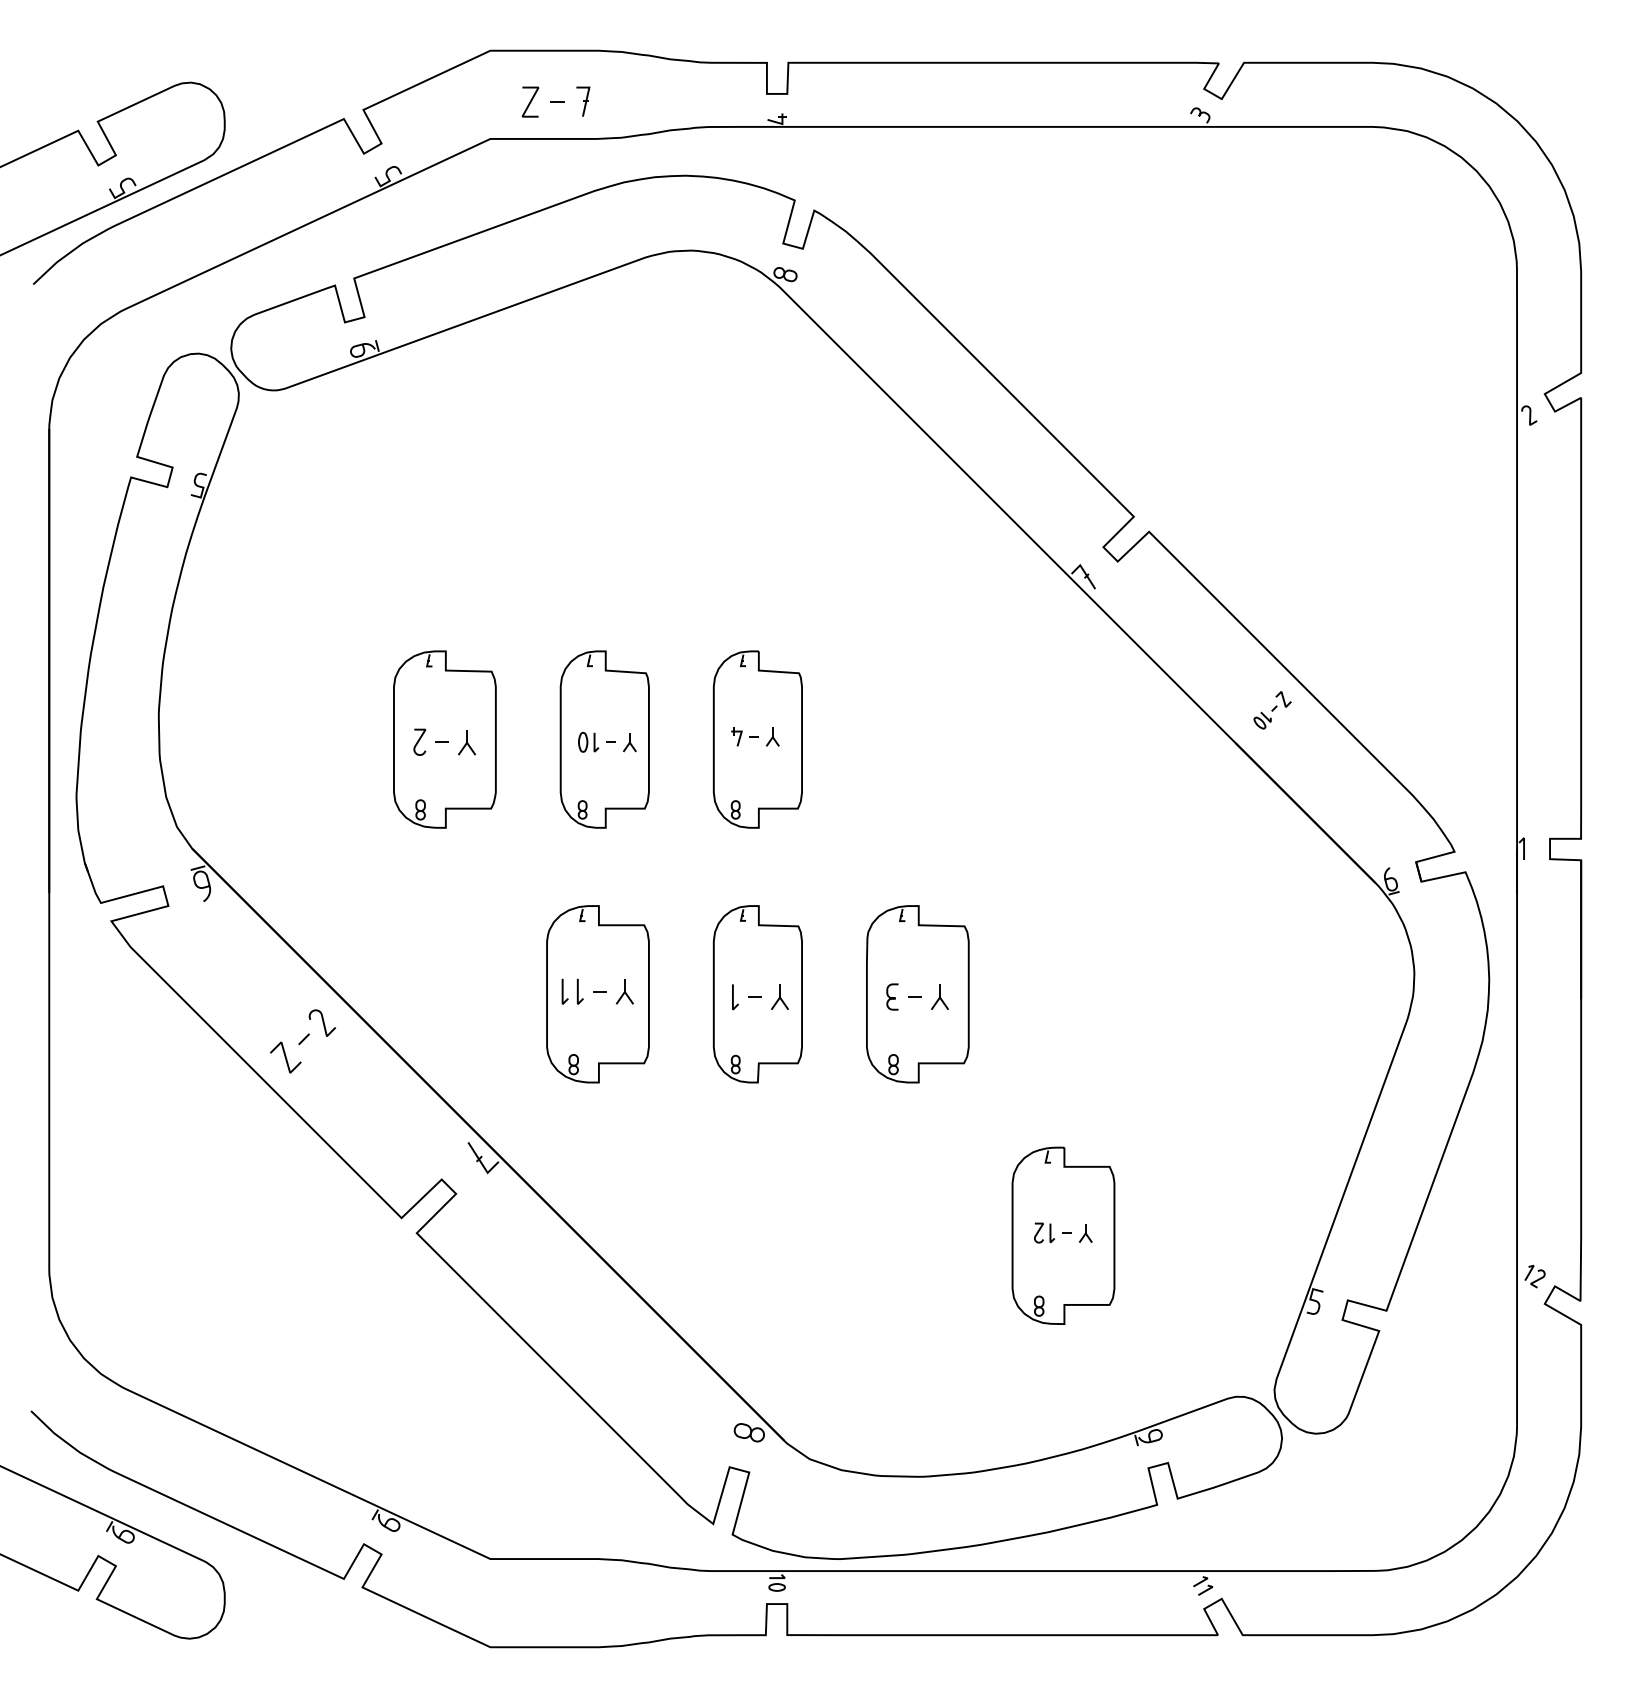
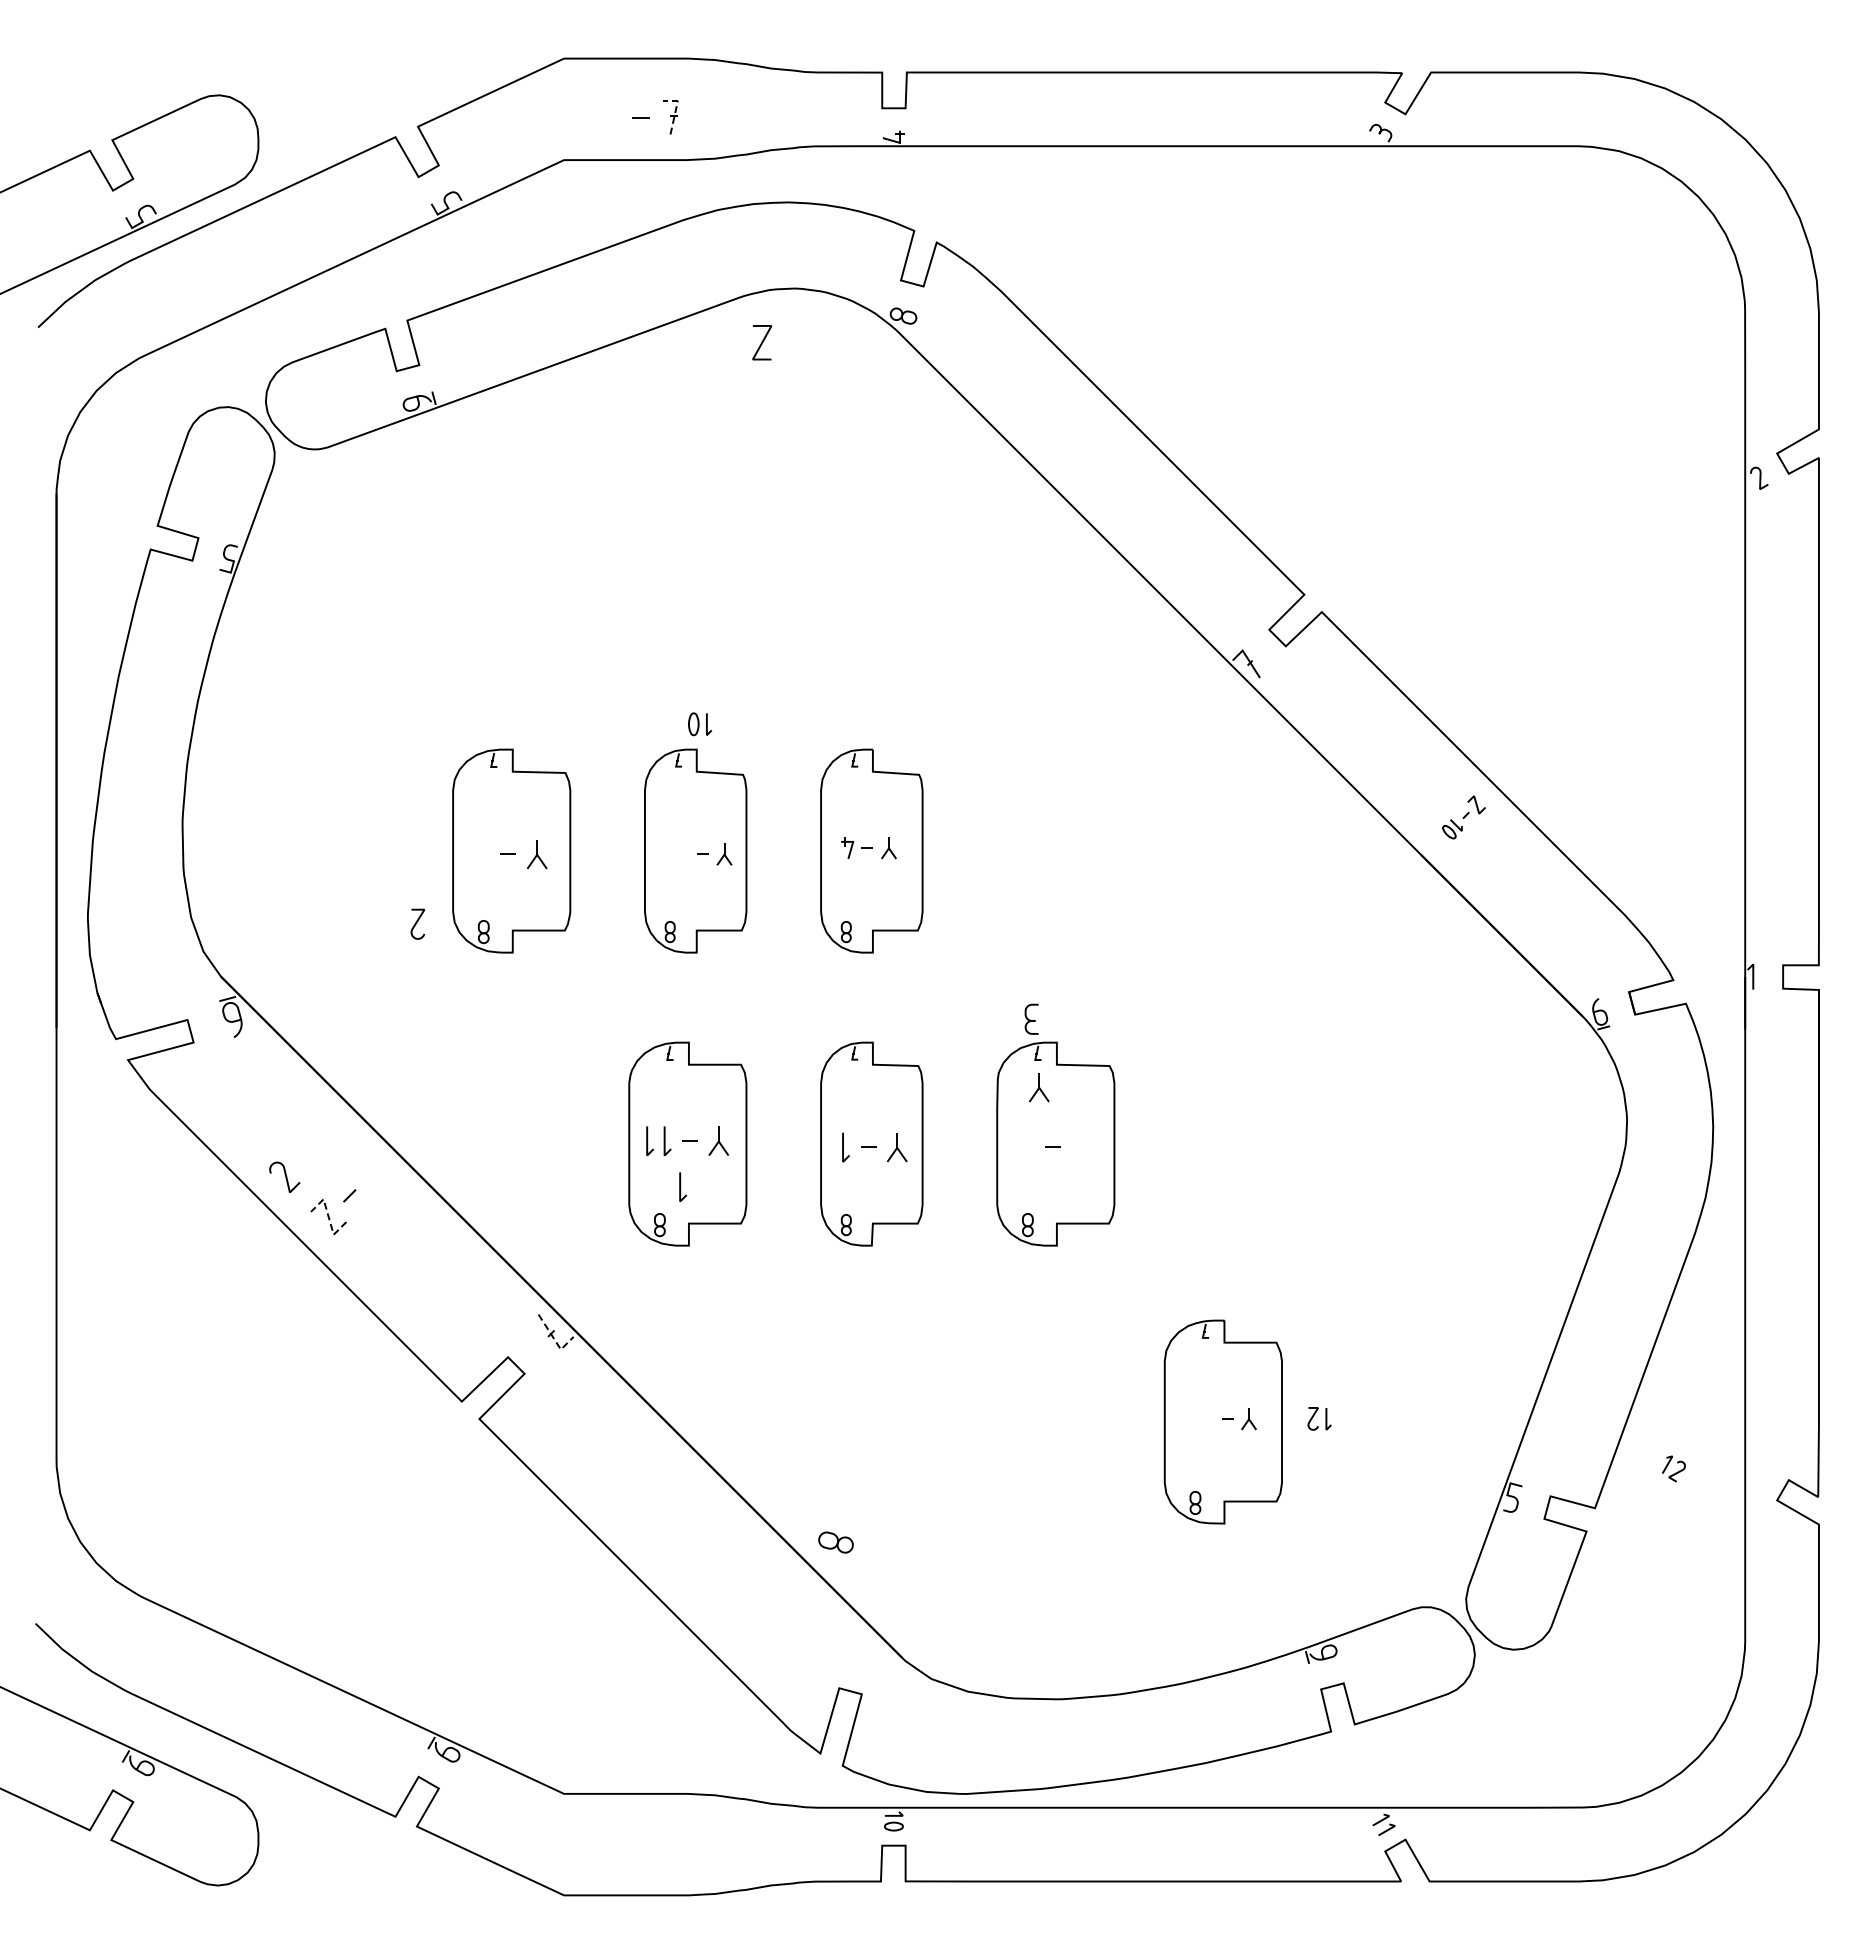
line: (588, 94) -> (676, 109), solid -> dashed
line: (530, 101) -> (762, 342), moved
curve: (419, 741) -> (417, 923), moved
part: (589, 742) -> (700, 724), moved
curve: (891, 997) -> (1030, 1019), moved
part: (940, 997) -> (1039, 1087), moved
curve: (323, 1022) -> (285, 1176), moved
line: (592, 1031) -> (681, 1187), added
line: (285, 1057) -> (328, 1216), solid -> dashed
line: (482, 1164) -> (555, 1340), solid -> dashed
part: (1044, 1232) -> (1319, 1418), moved
part: (1534, 1276) -> (1673, 1468), moved
part: (748, 1432) -> (835, 1542), moved

